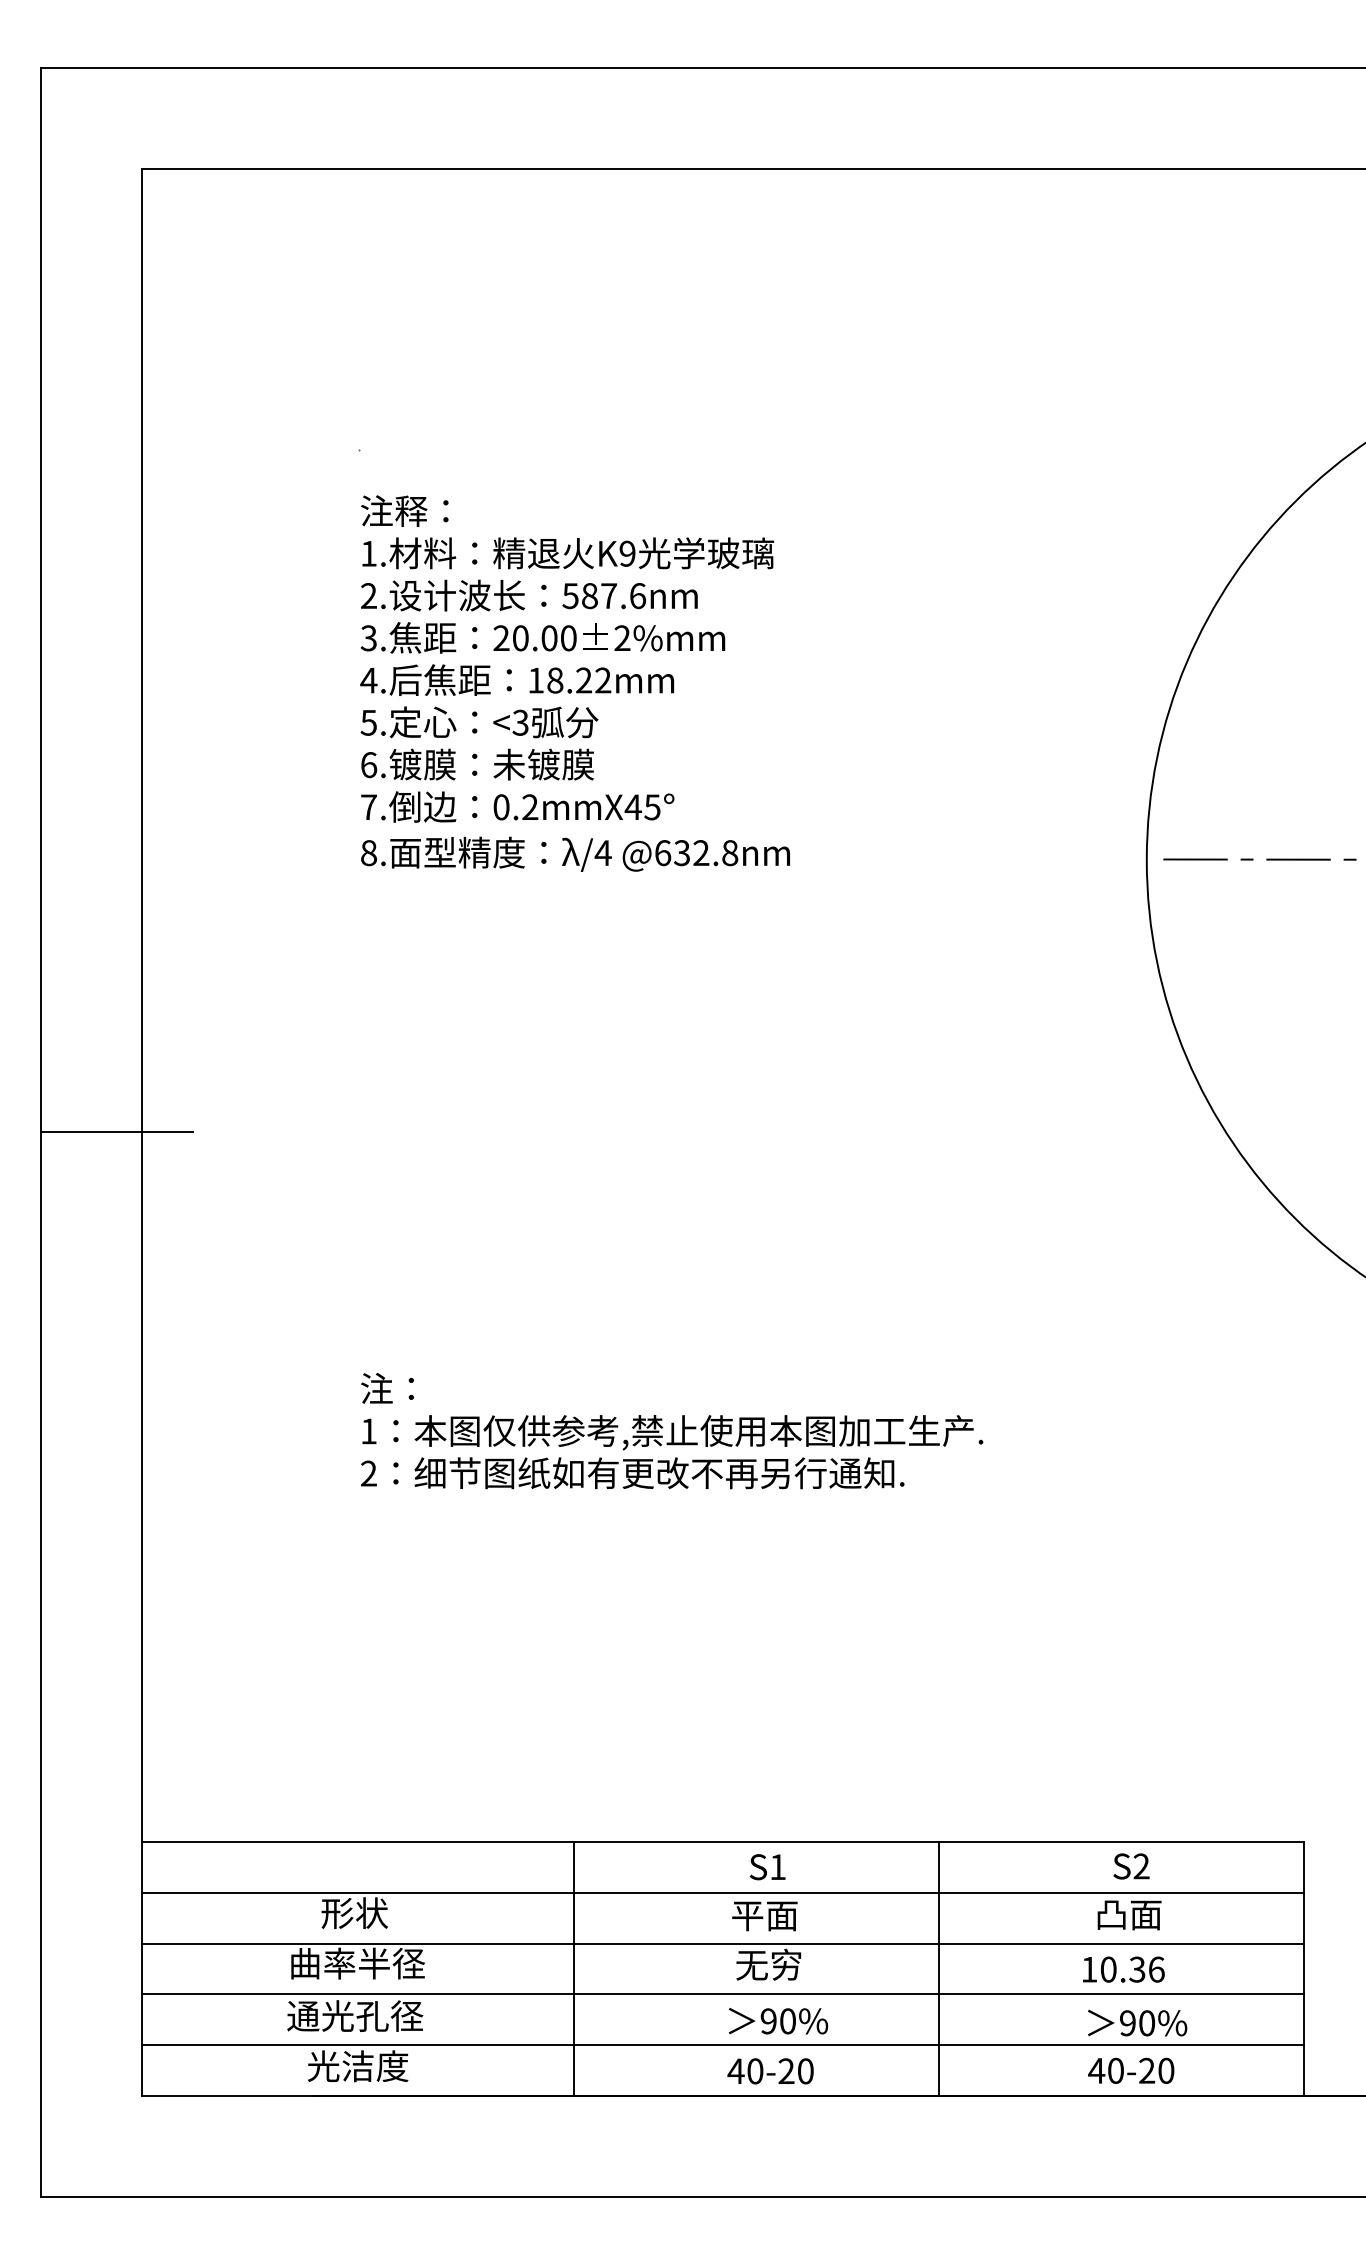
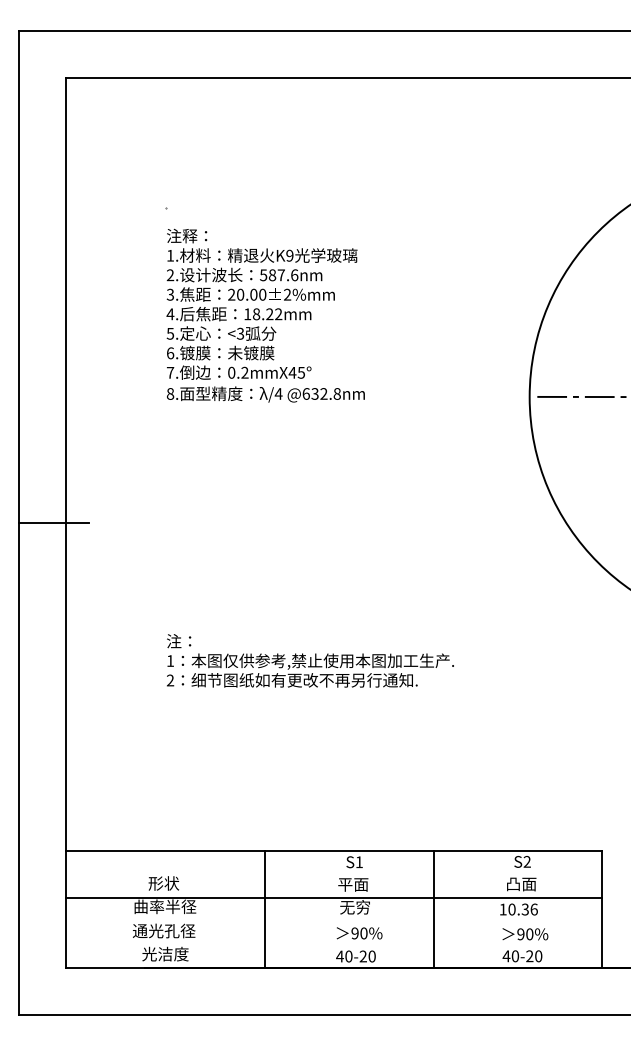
line: (721, 1893) -> (333, 874), removed
line: (721, 1993) -> (333, 920), removed
line: (721, 2045) -> (333, 944), removed

